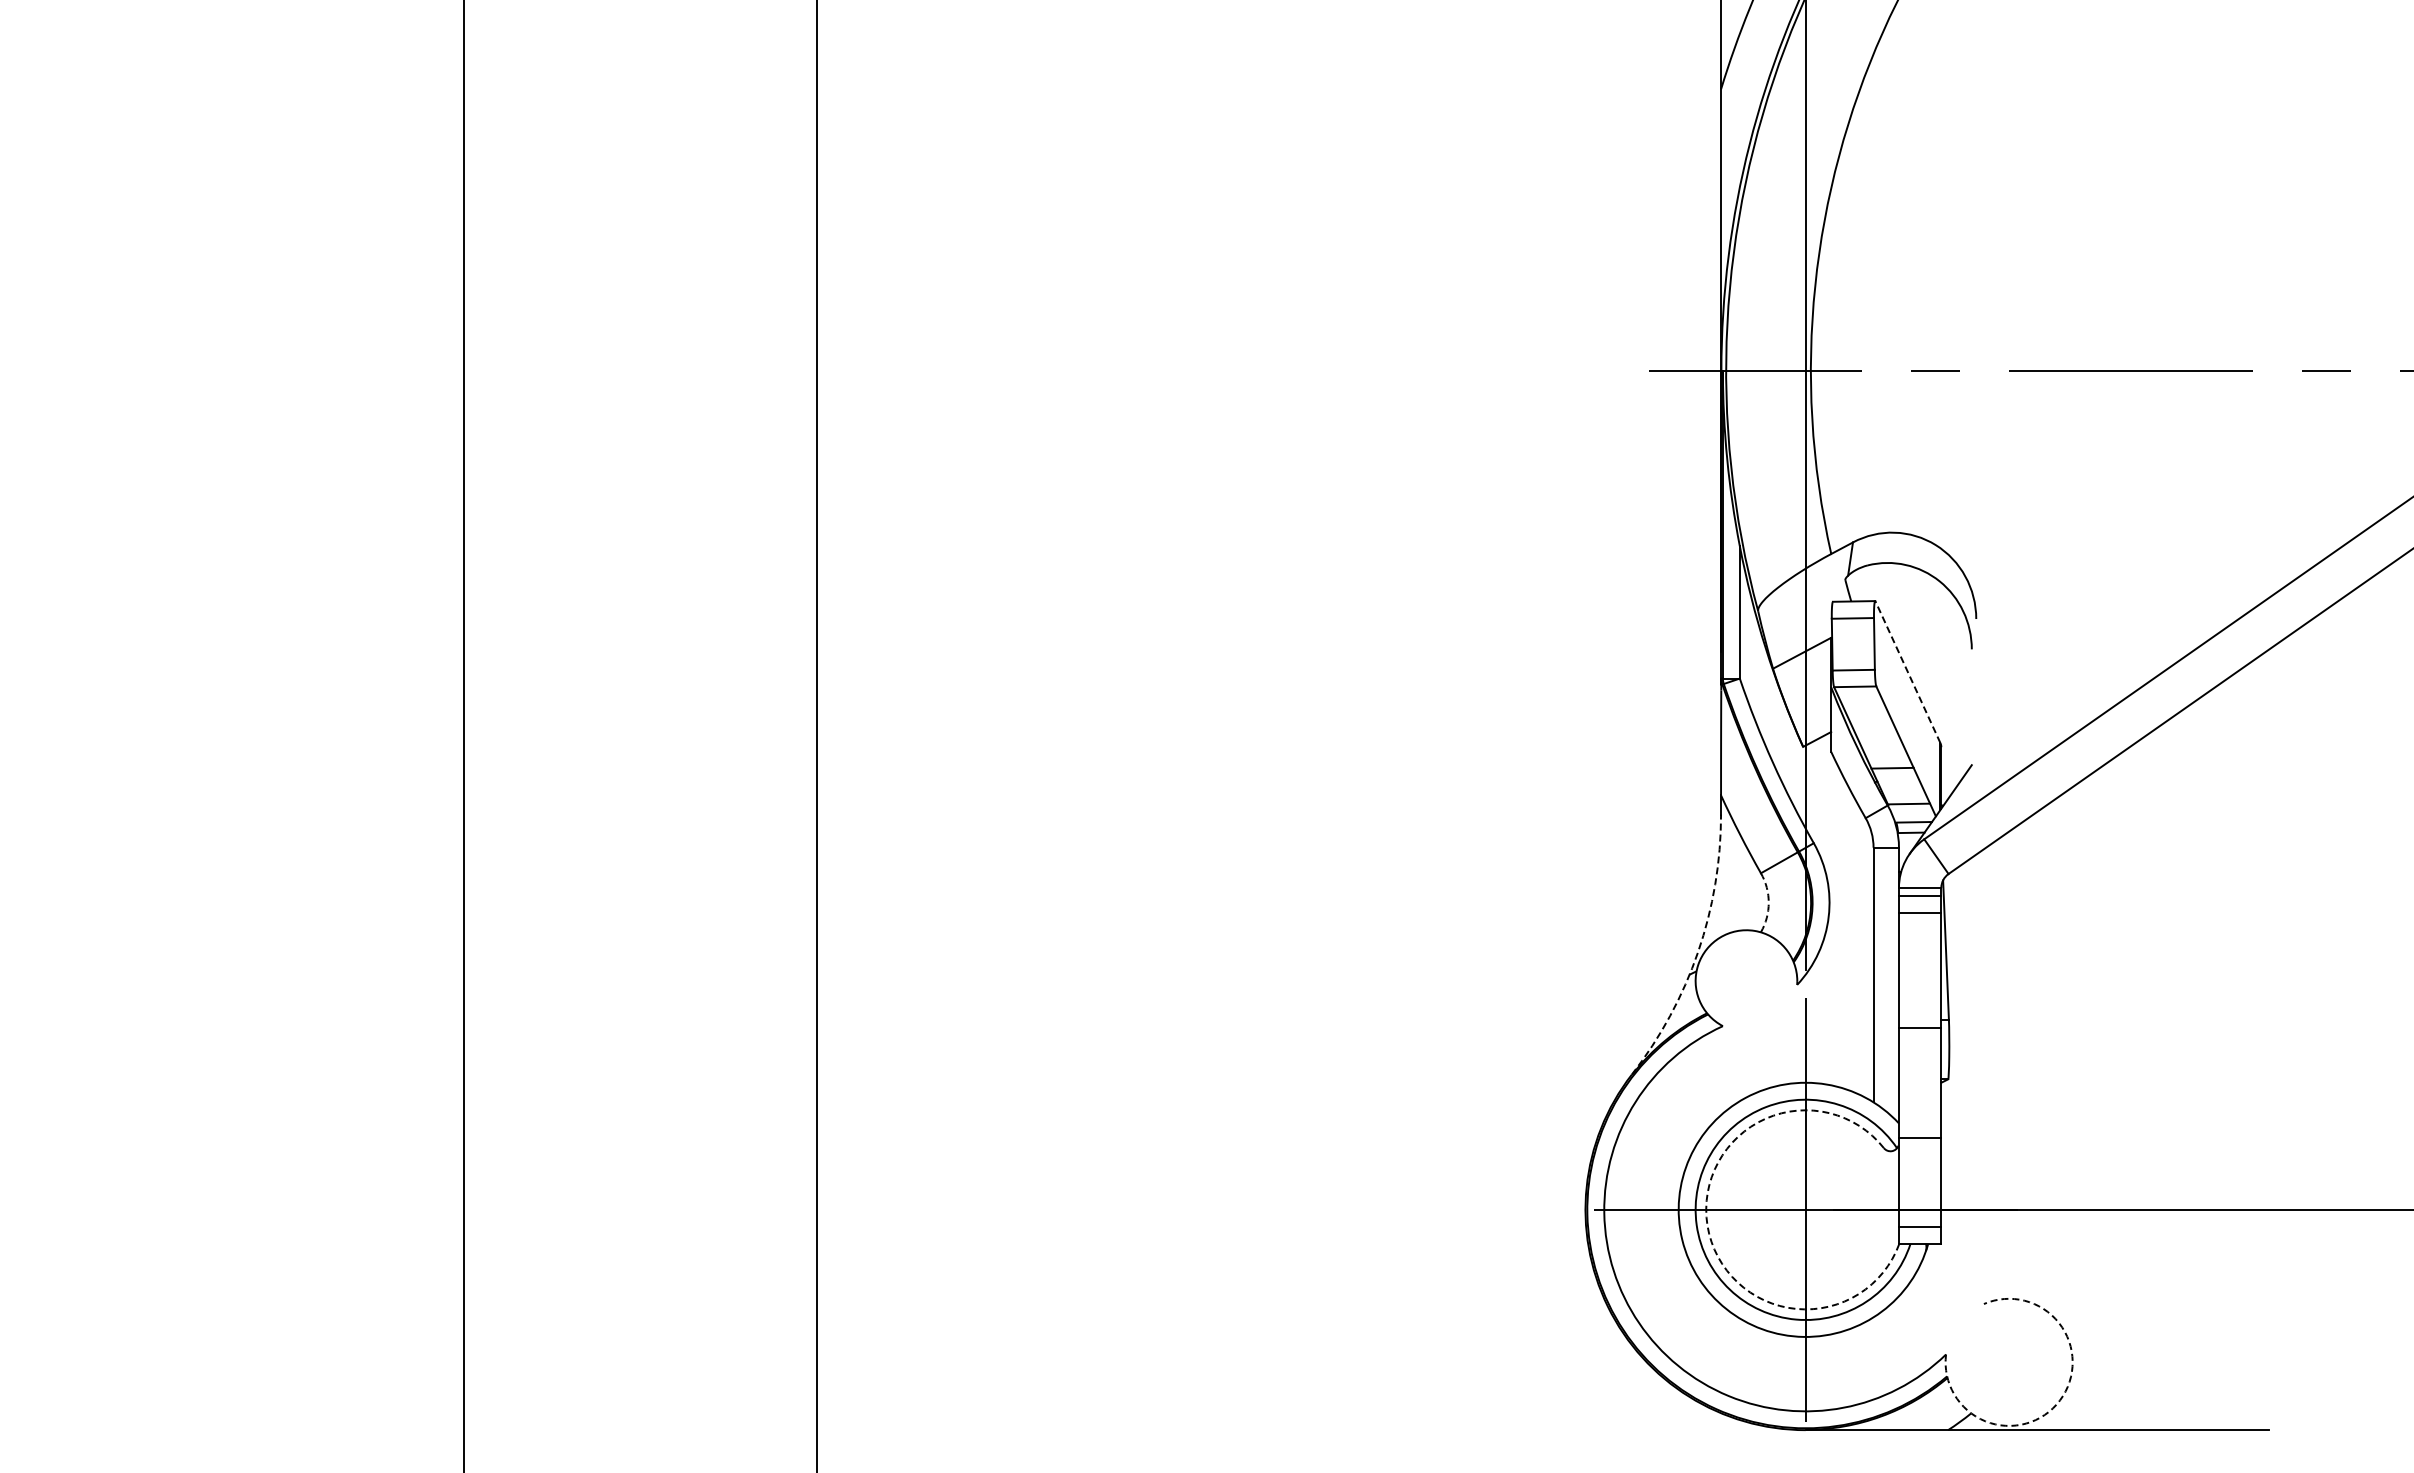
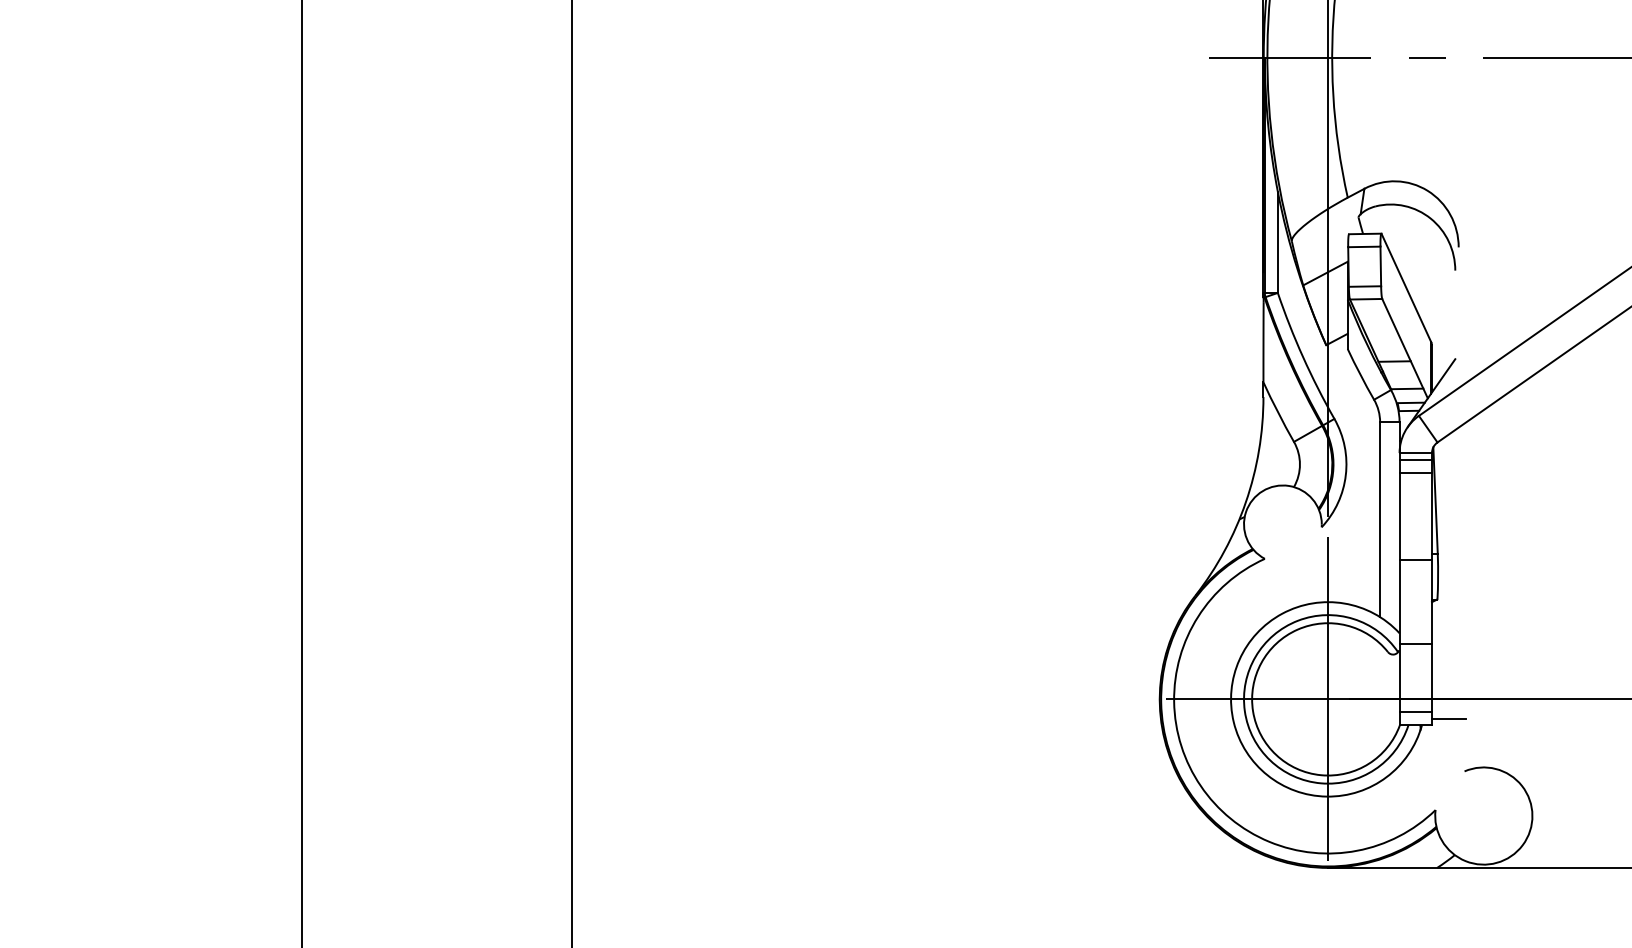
line: (1907, 672) -> (1406, 288), dashed -> solid
arc: (1768, 902) -> (1299, 464), dashed -> solid
arc: (1698, 952) -> (1246, 502), dashed -> solid
arc: (1707, 1225) -> (1253, 711), dashed -> solid
line: (1963, 1235) -> (1448, 719), added
arc: (2059, 1400) -> (1522, 845), dashed -> solid

